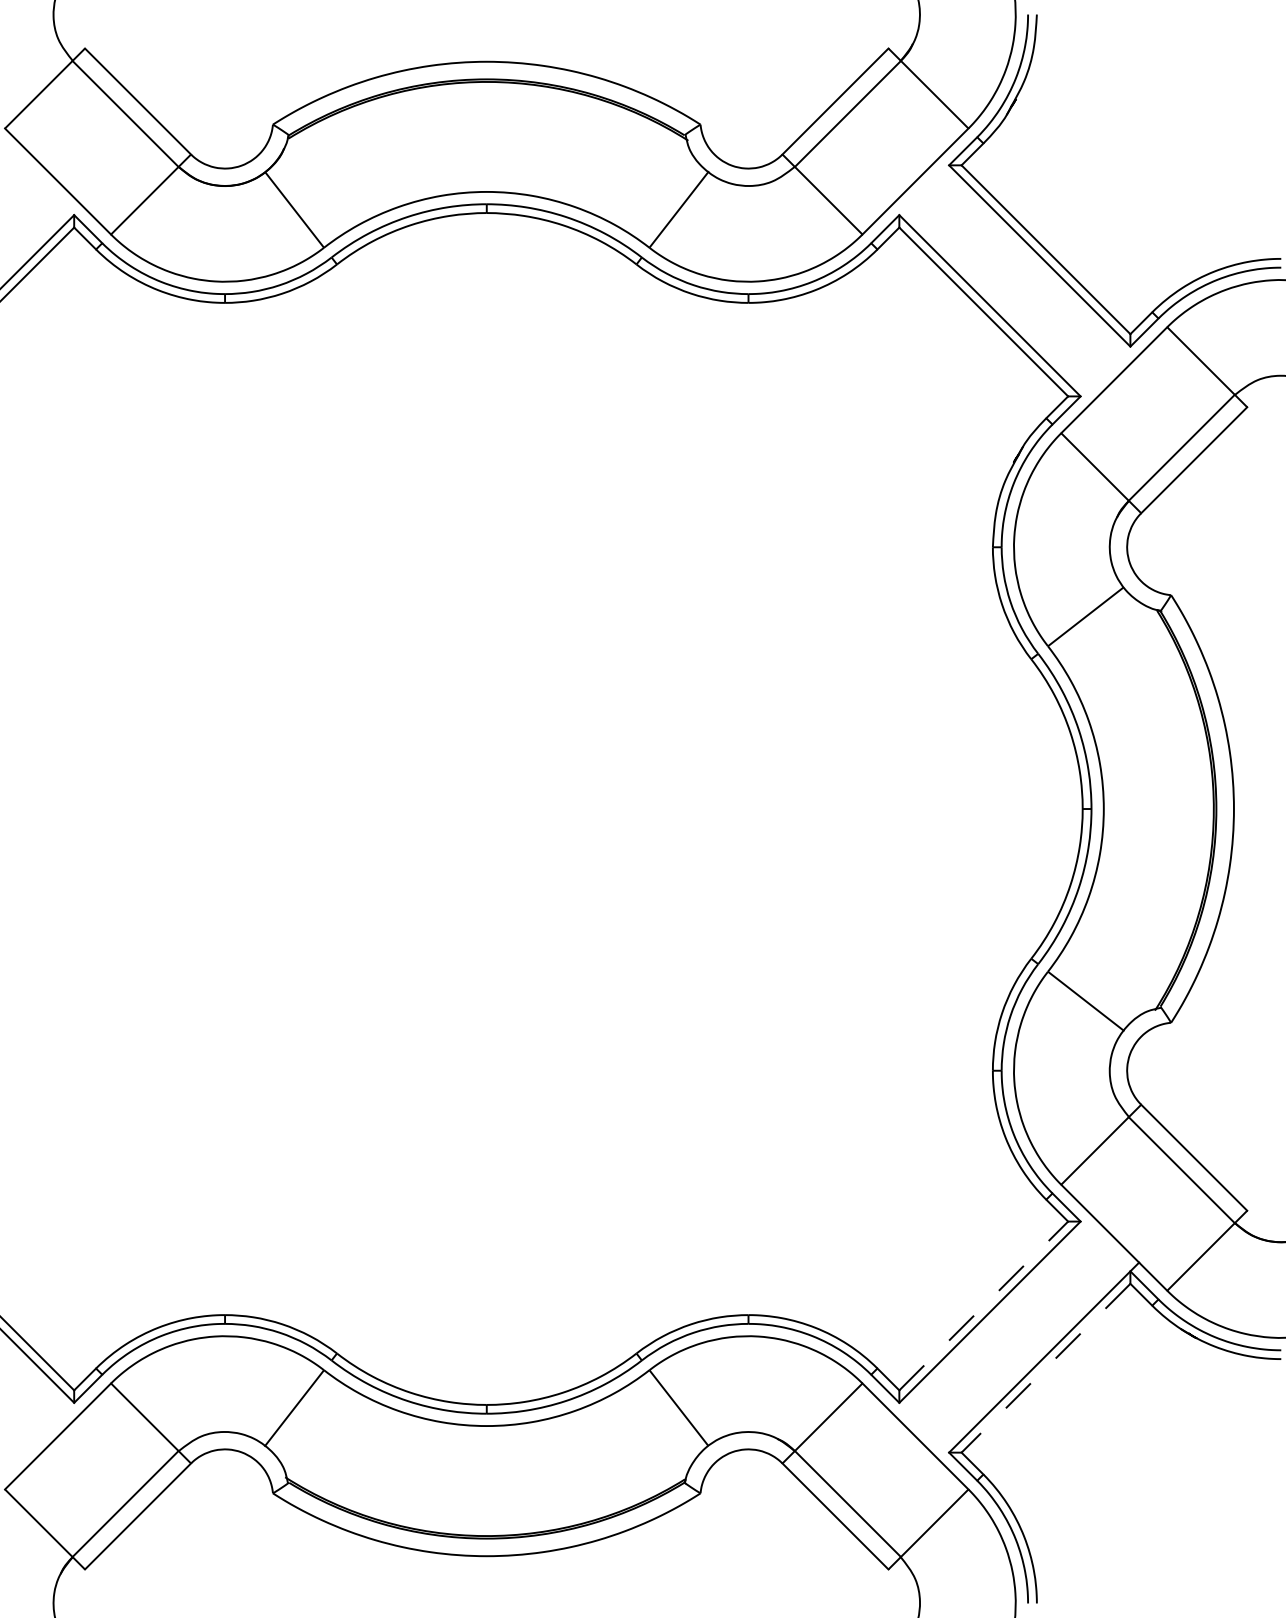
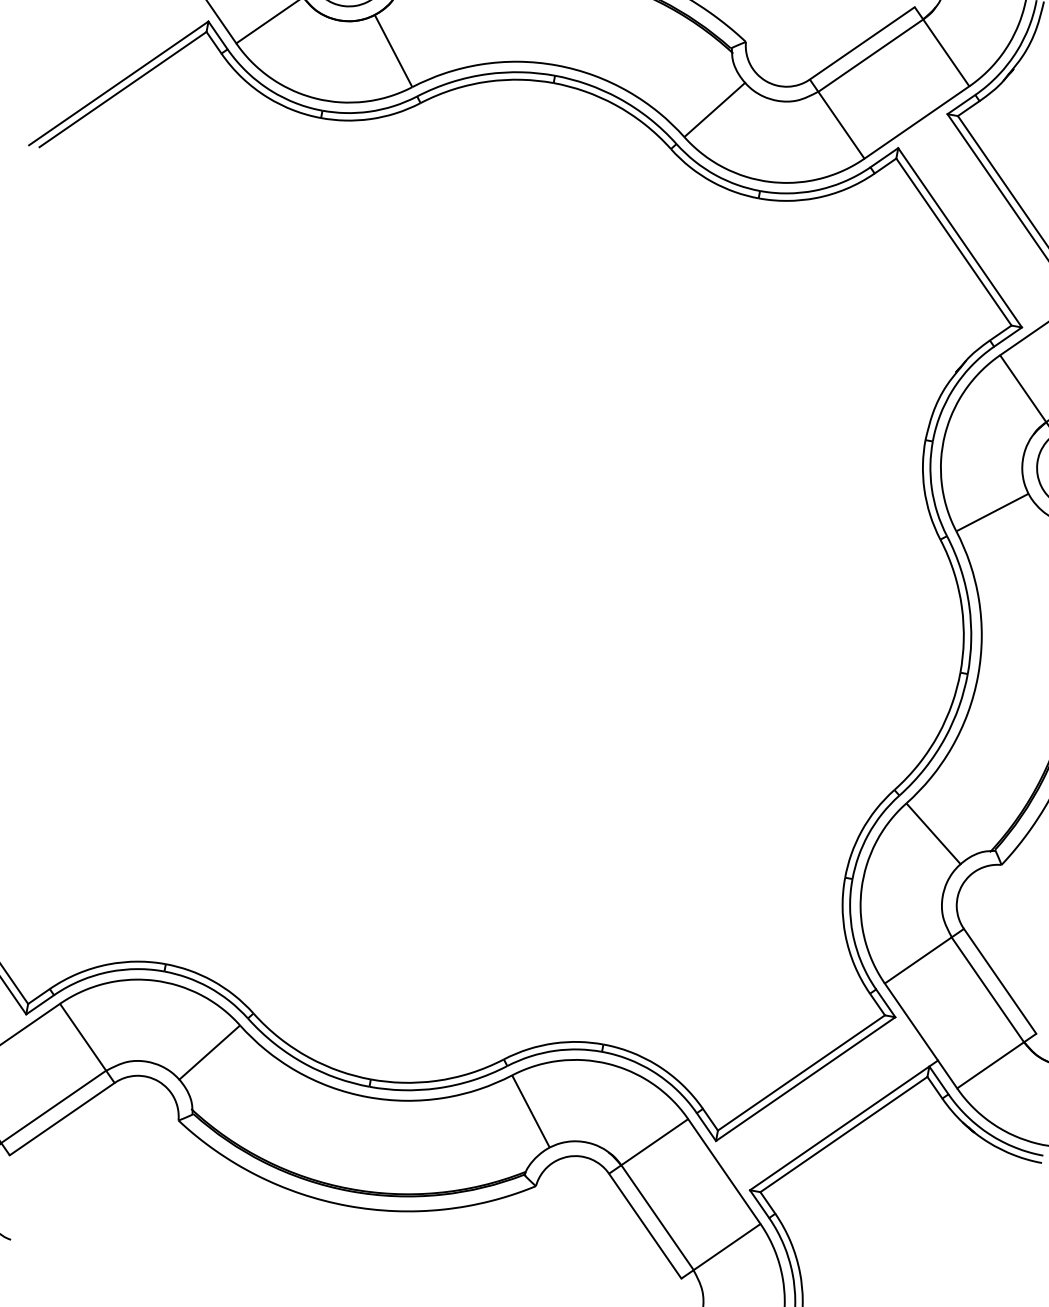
line: (984, 1305) -> (802, 1072), dashed -> solid
line: (1045, 1368) -> (843, 1134), dashed -> solid

